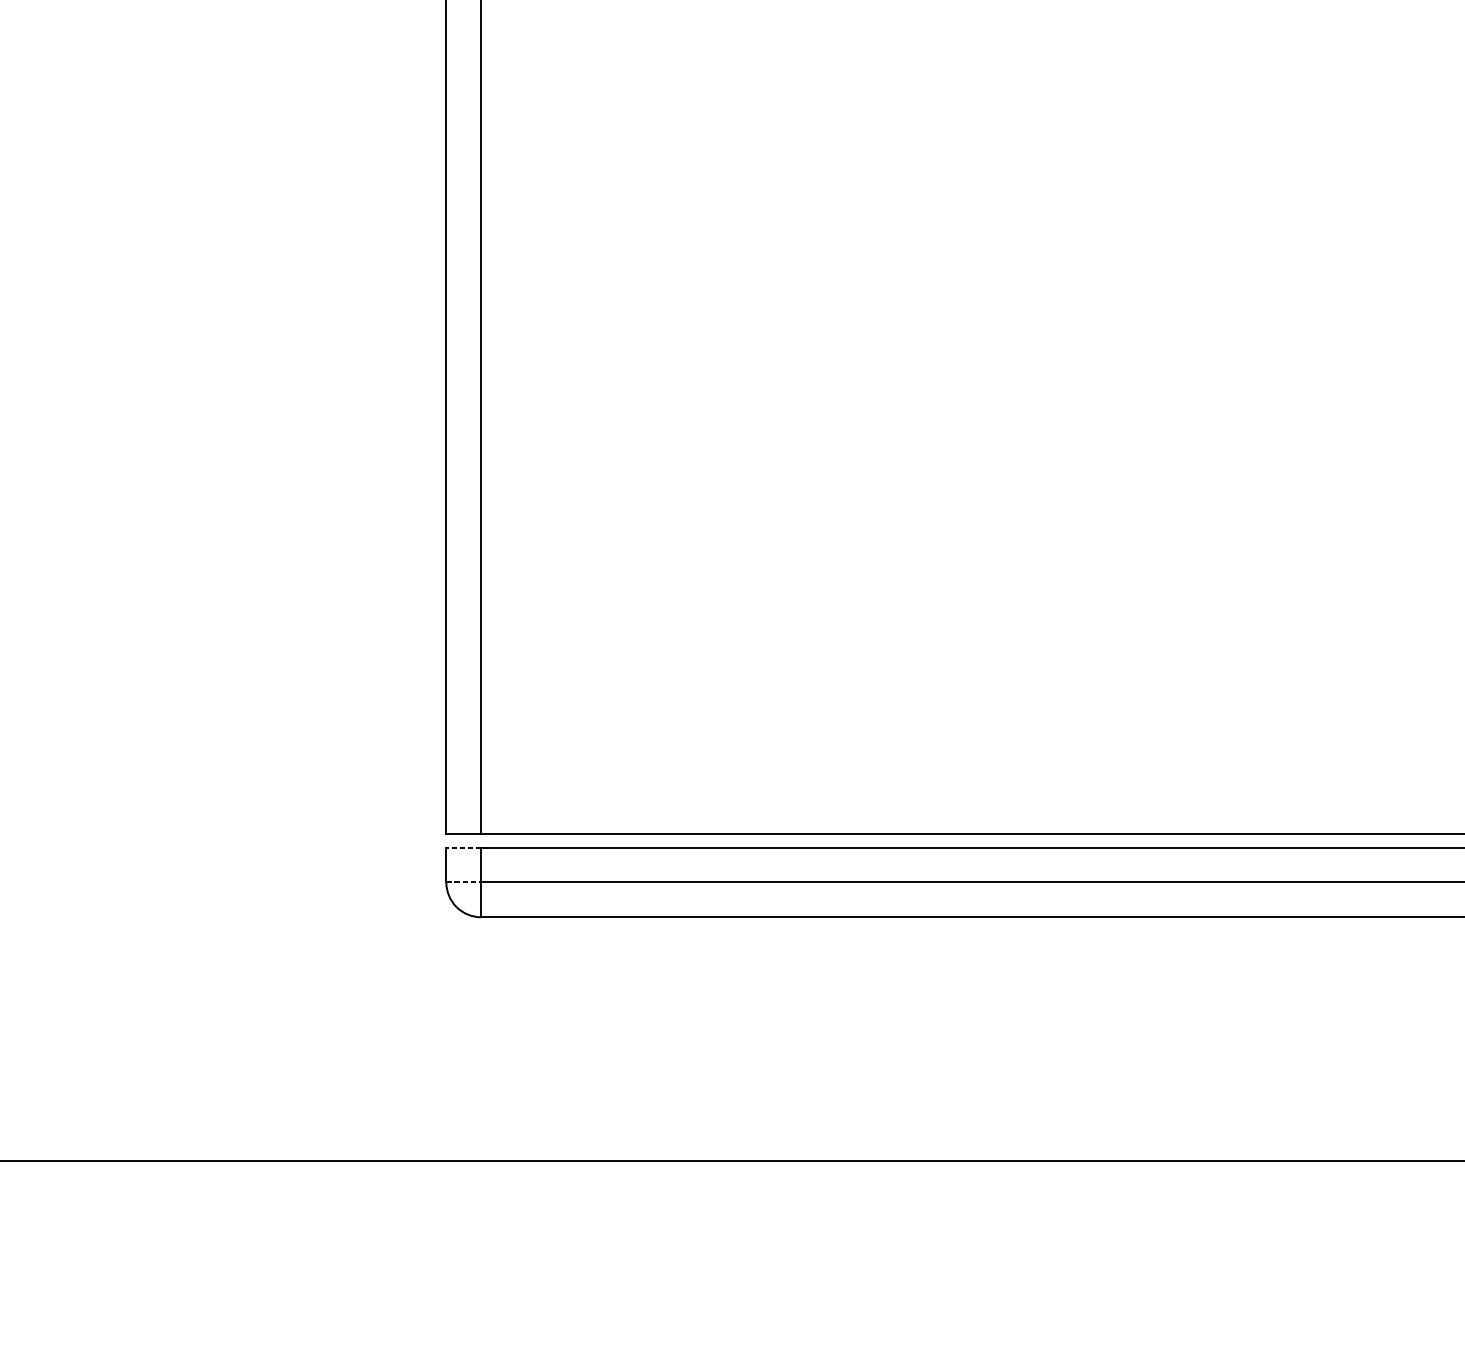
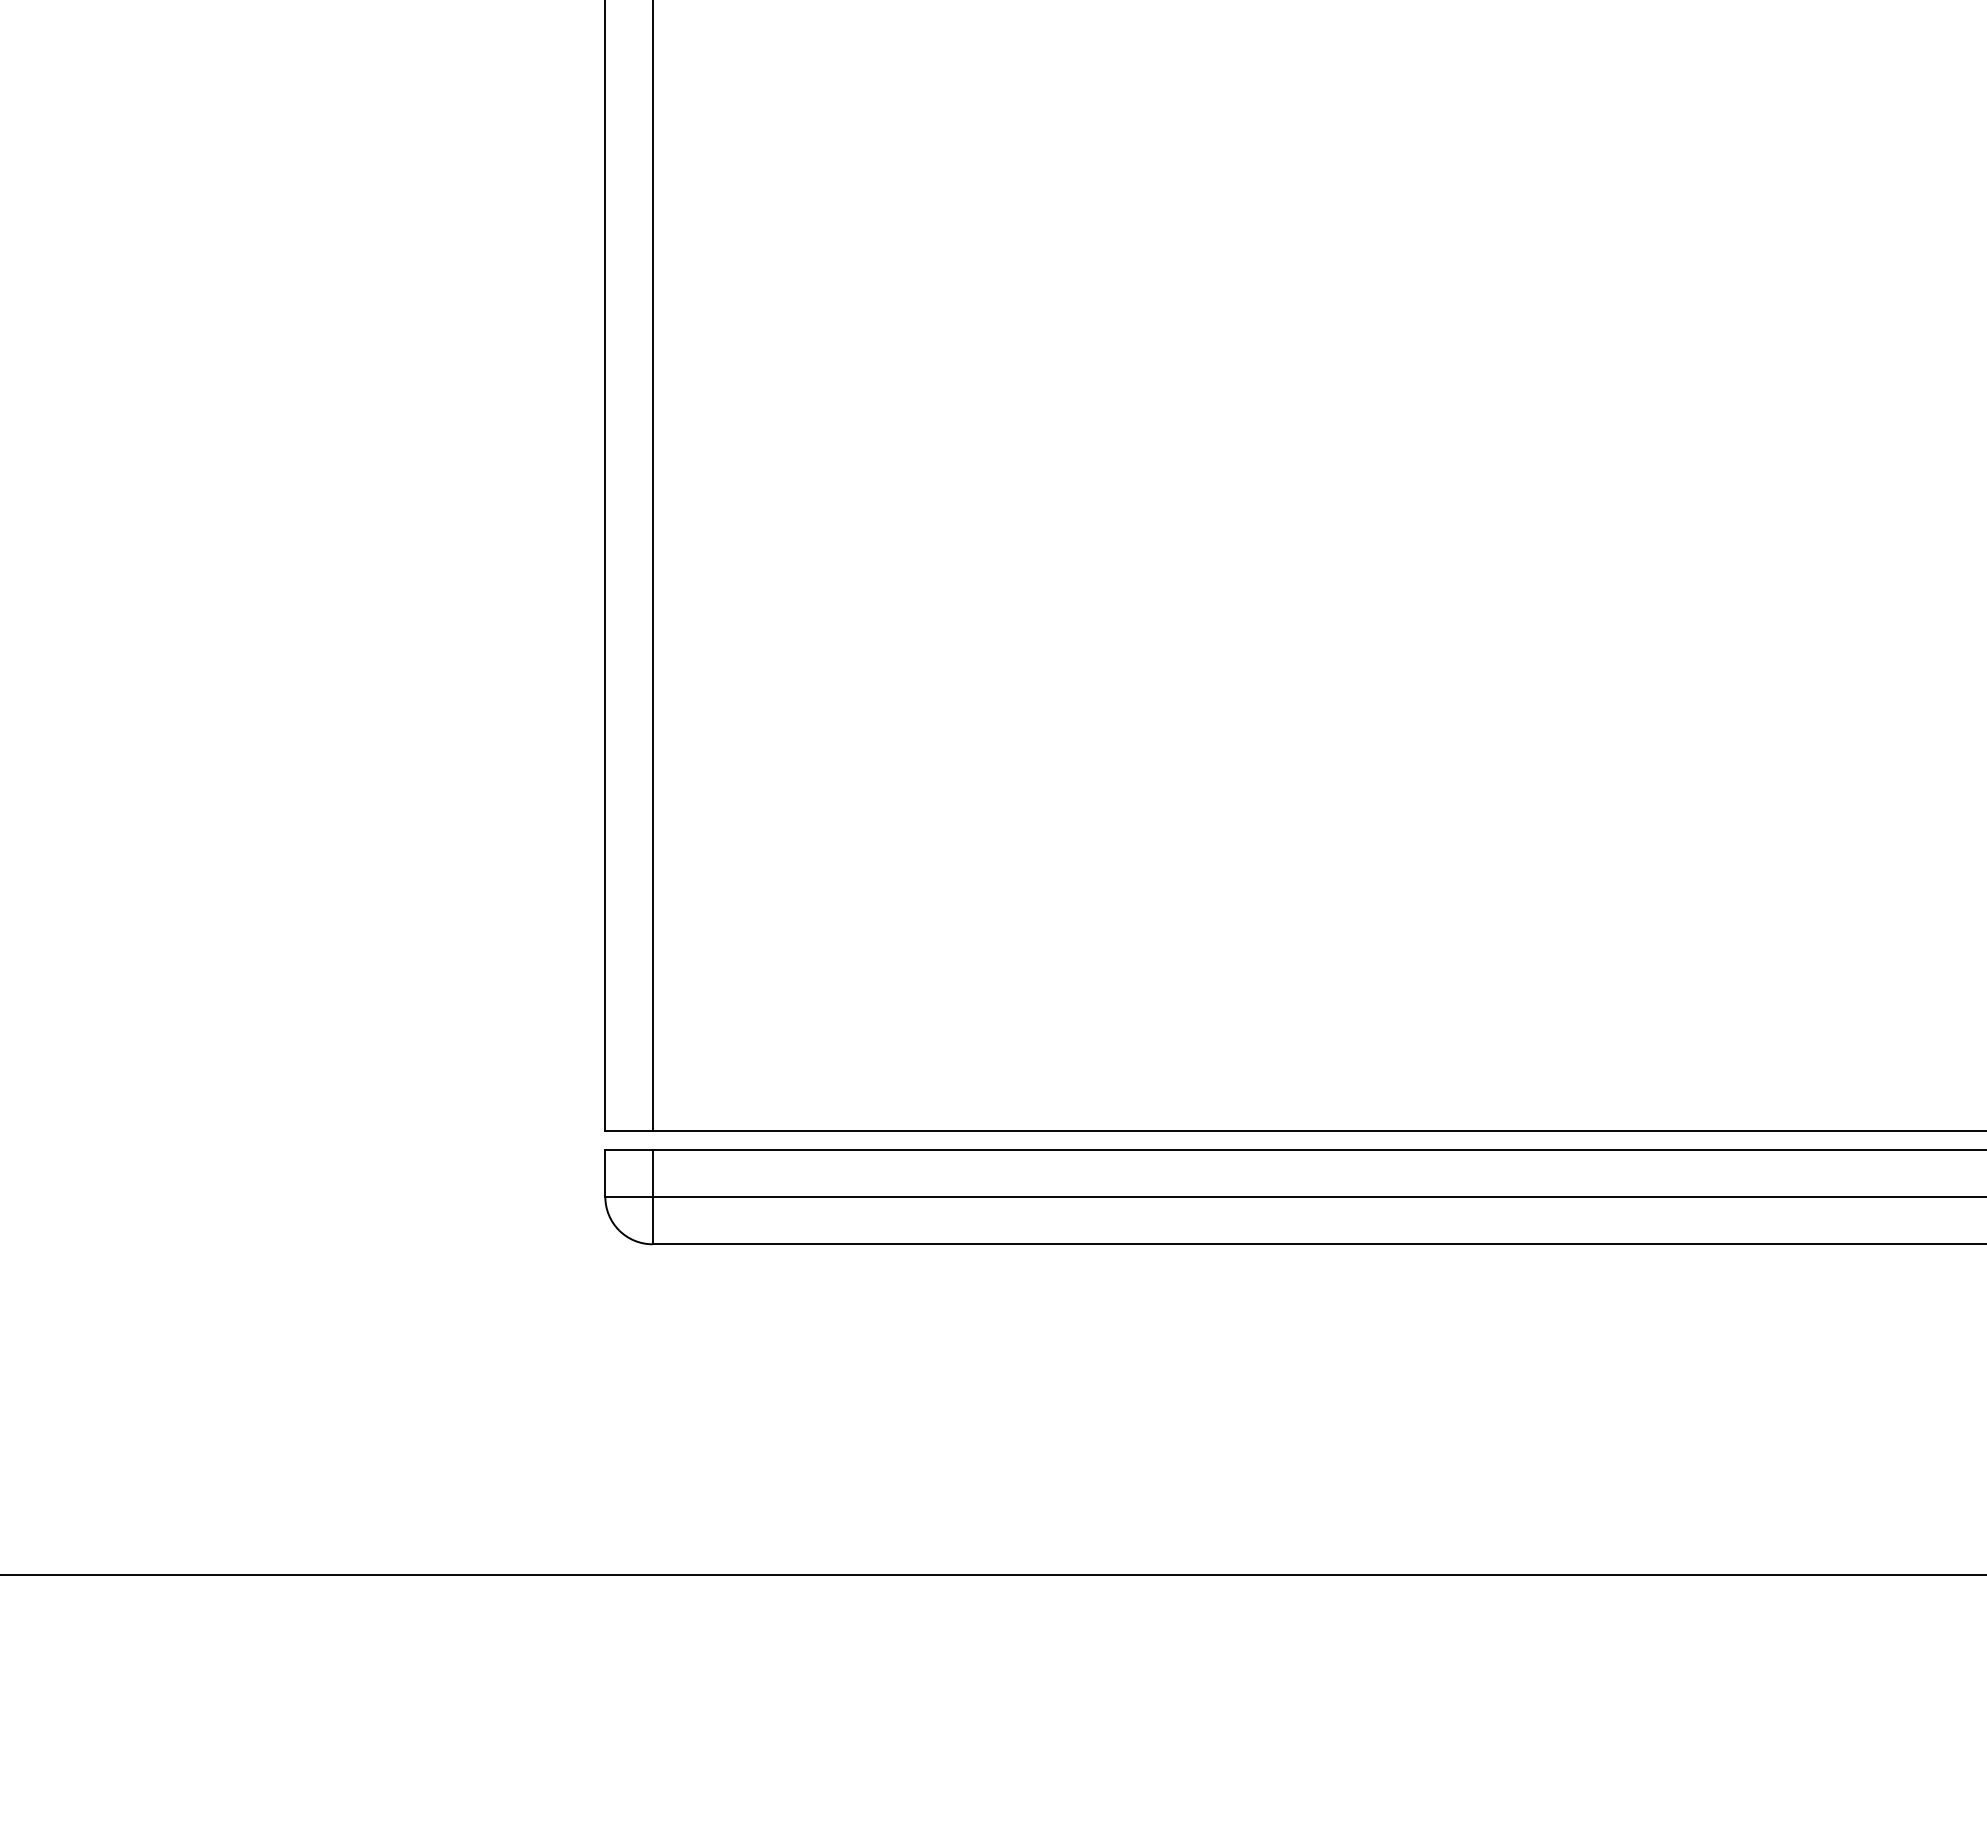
line: (463, 847) -> (628, 1149), dashed -> solid
line: (463, 882) -> (628, 1197), dashed -> solid

